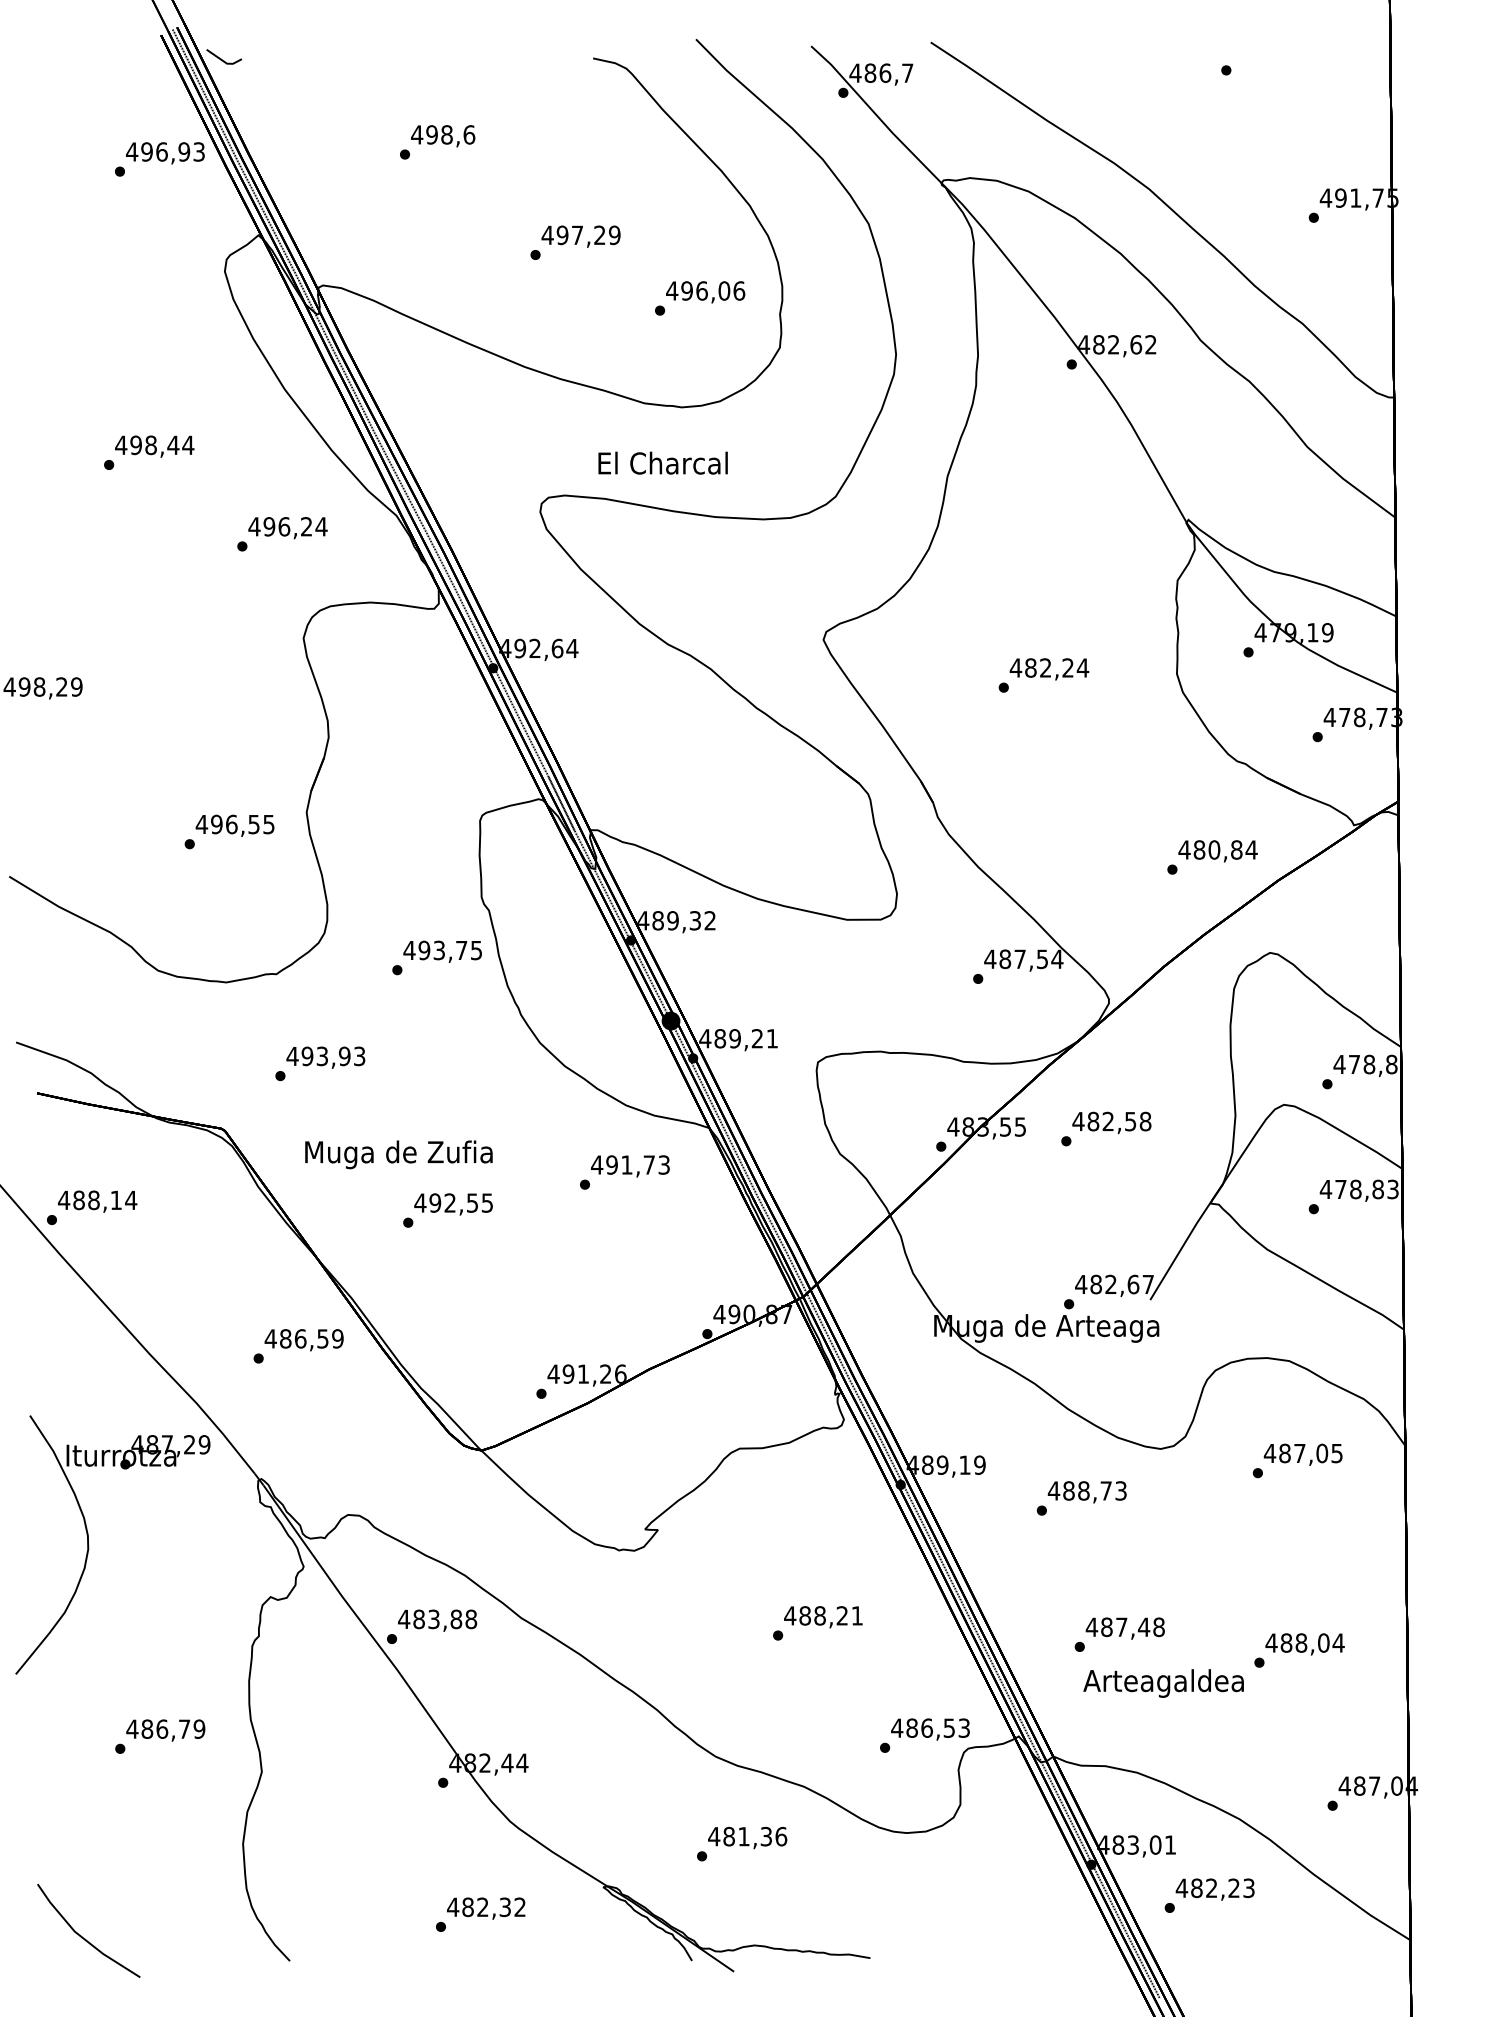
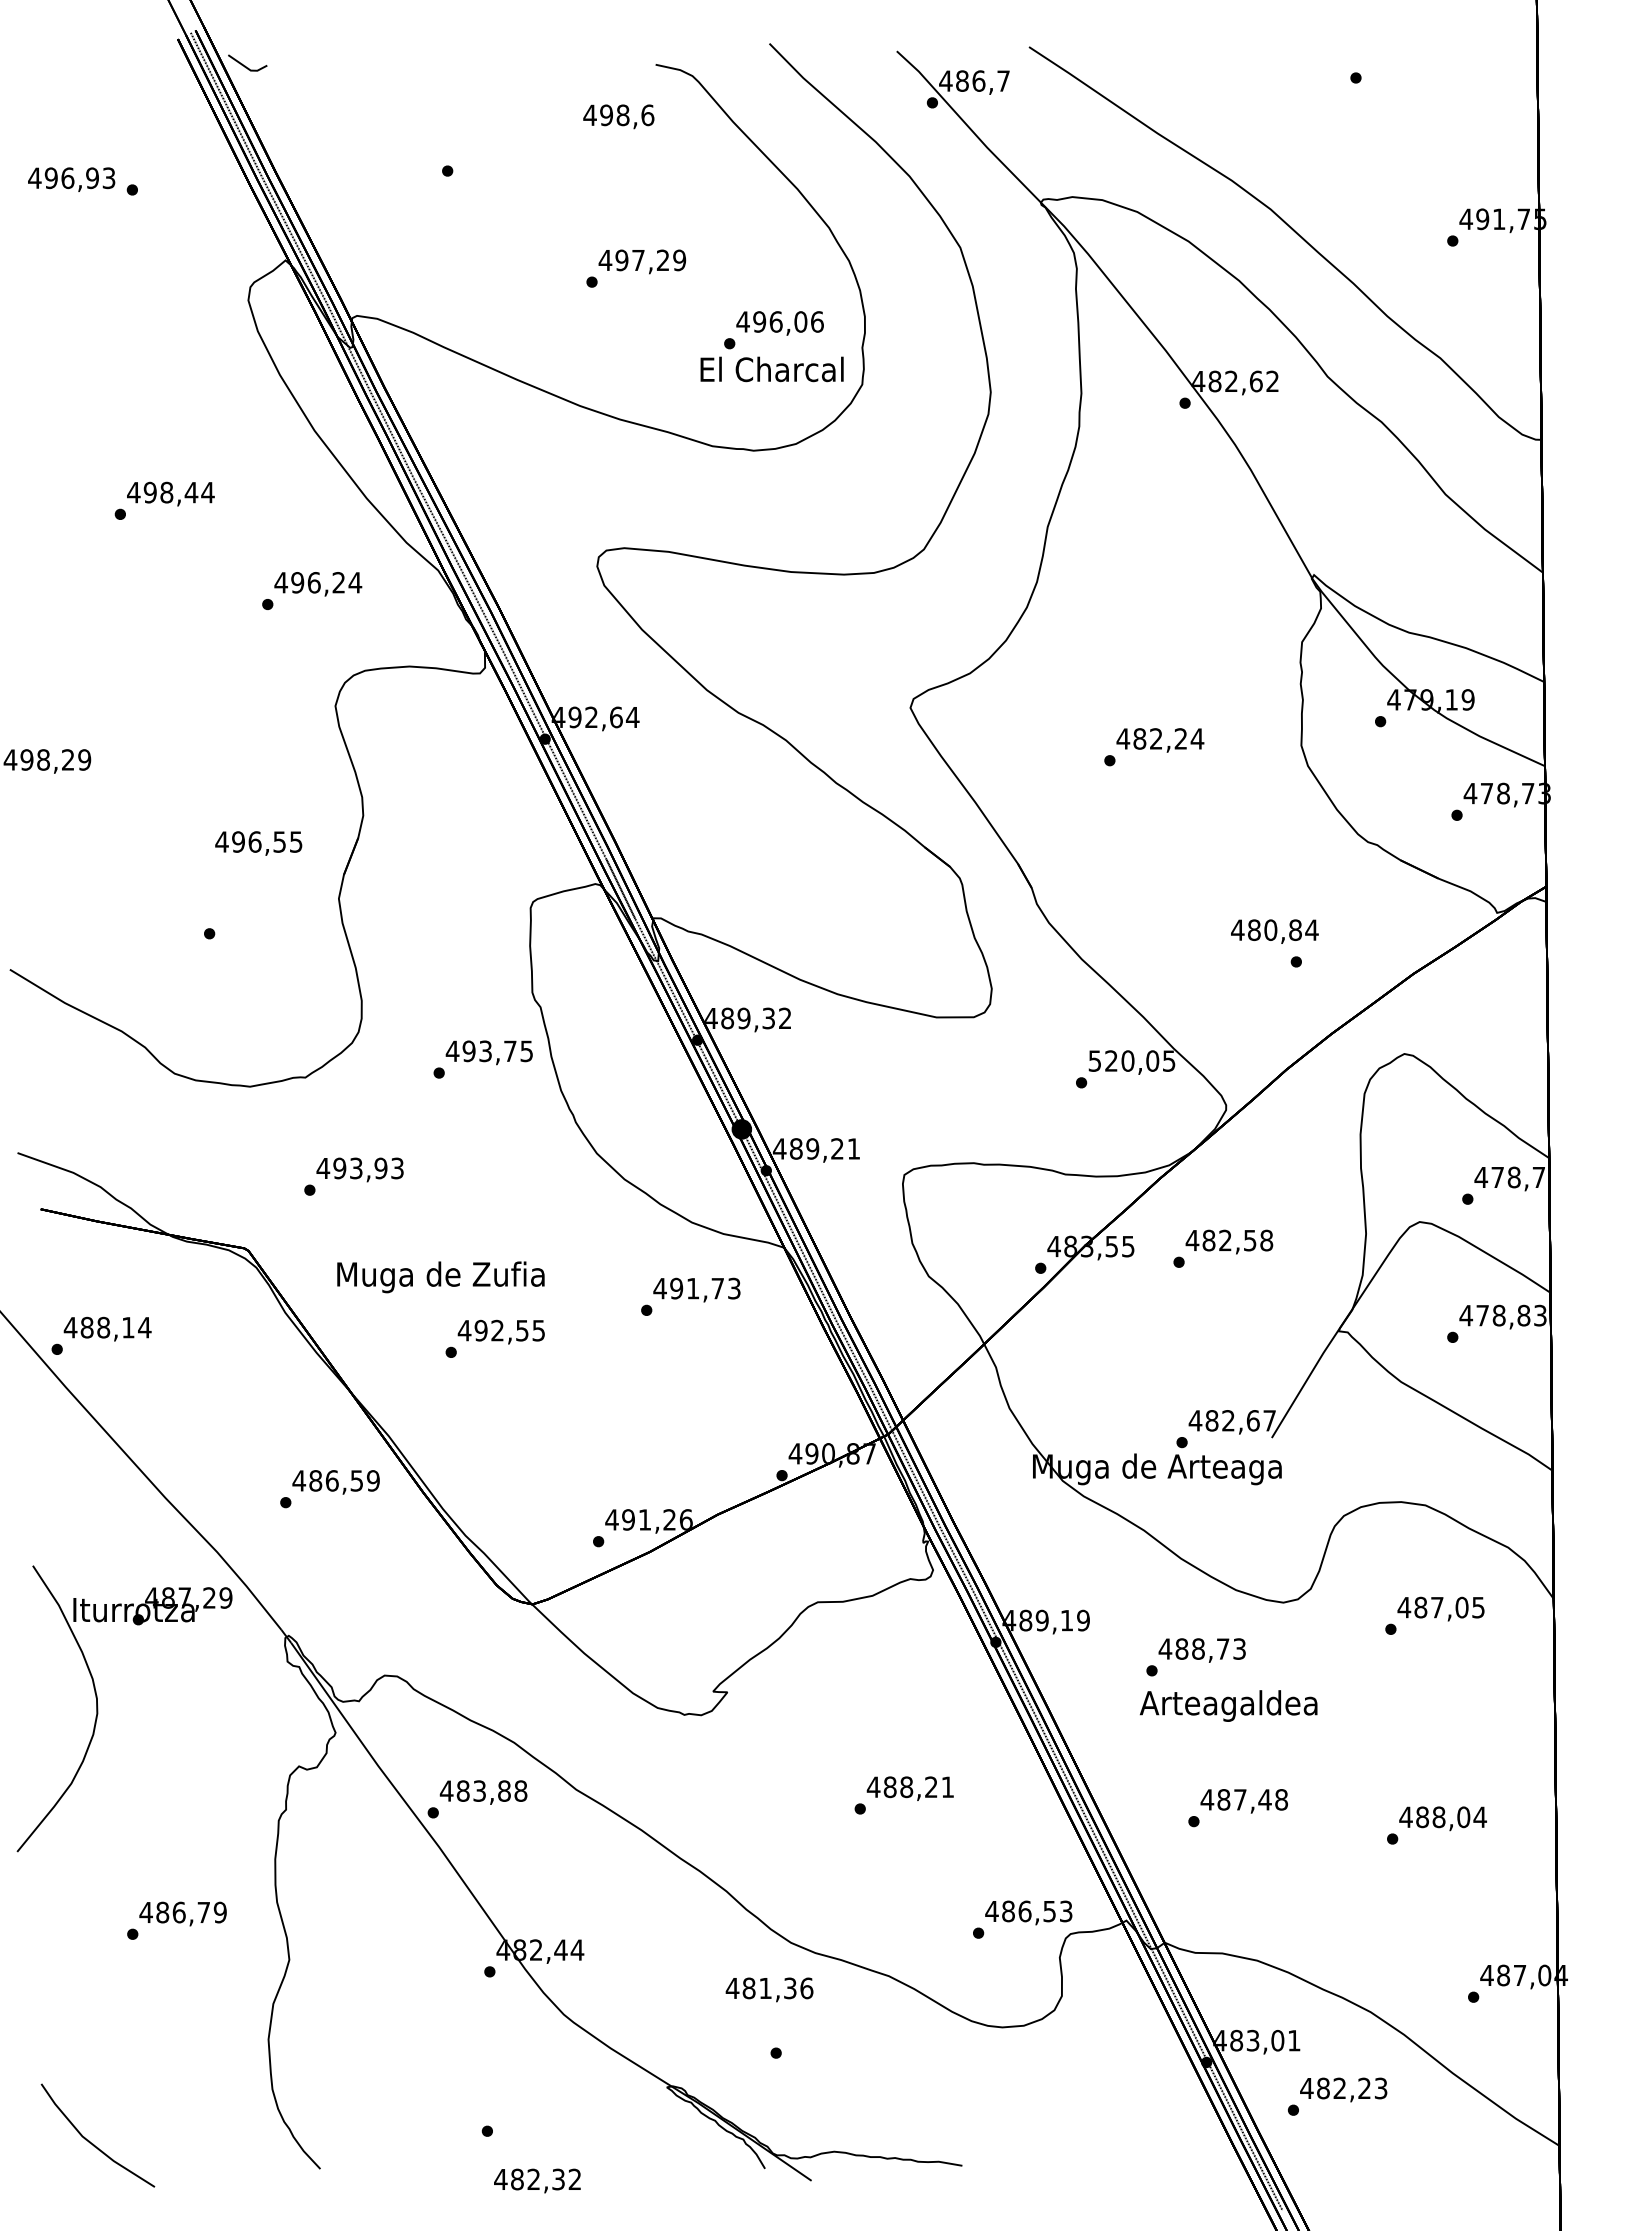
text: (442, 135) -> (618, 116), moved
text: (165, 153) -> (71, 179), moved
text: (662, 463) -> (771, 369), moved
text: (234, 825) -> (258, 843), moved
text: (1217, 851) -> (1274, 931), moved
text: (1023, 958) -> (1131, 1060), 487,54 -> 520,05
text: (1391, 1064) -> (1538, 1177), 478,8 -> 478,7
text: (1163, 1683) -> (1228, 1705), moved
text: (747, 1837) -> (769, 1989), moved
text: (486, 1908) -> (537, 2180), moved

